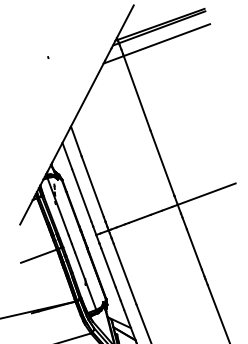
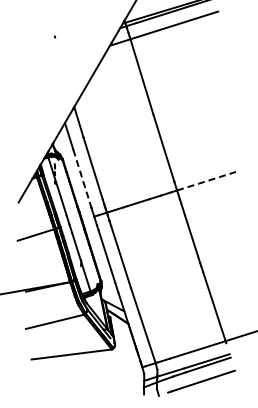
line: (206, 194) -> (206, 181), solid -> dashed
line: (81, 195) -> (81, 176), solid -> dashed

